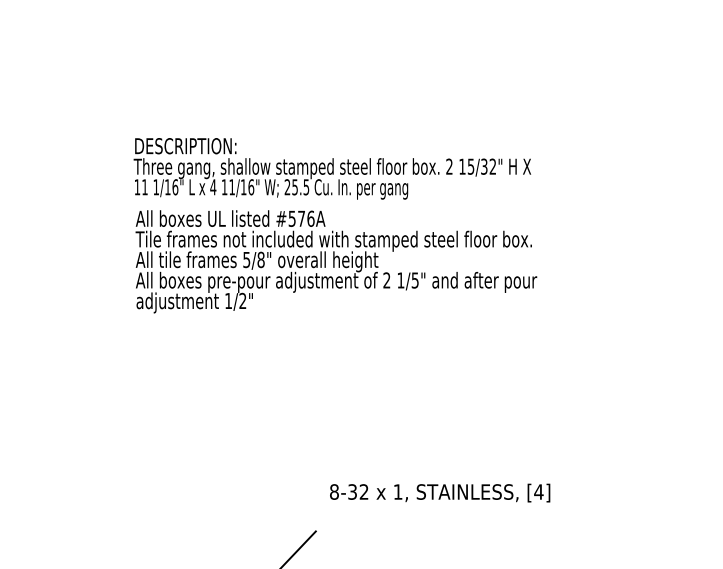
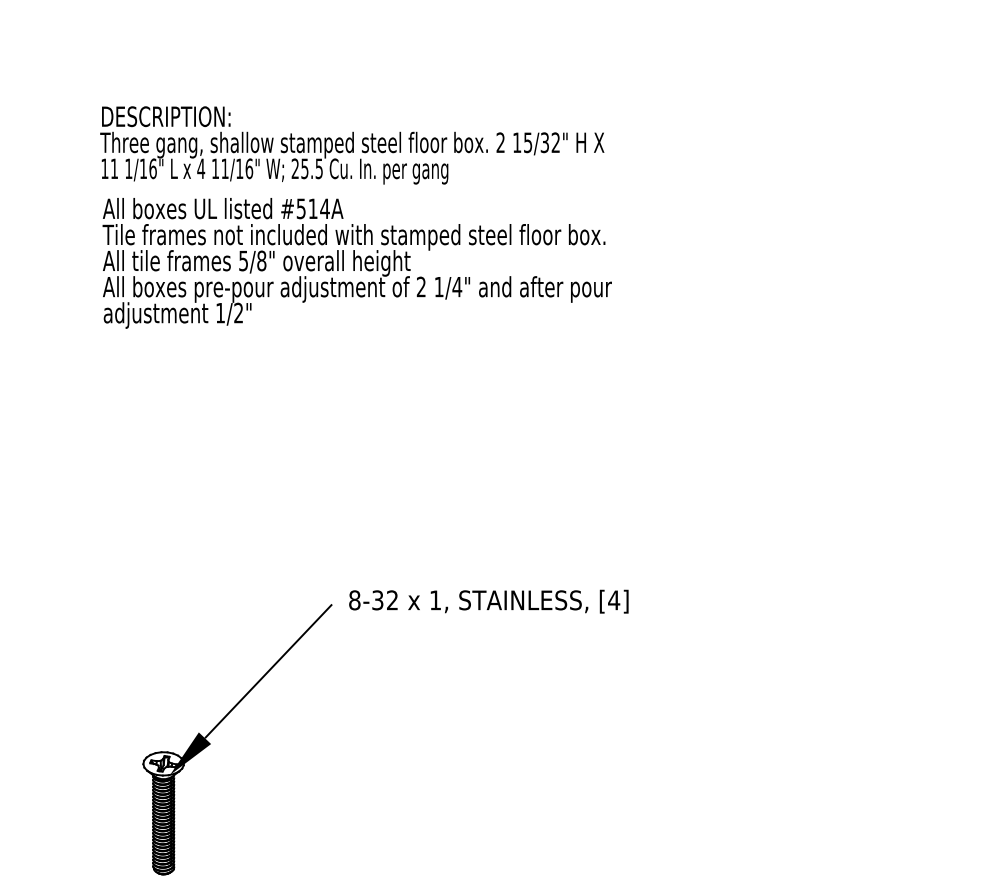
text: (305, 218) -> (318, 208), #576A -> #514A
text: (415, 280) -> (457, 287), 1/5" -> 1/4"
text: (439, 492) -> (488, 601), moved

